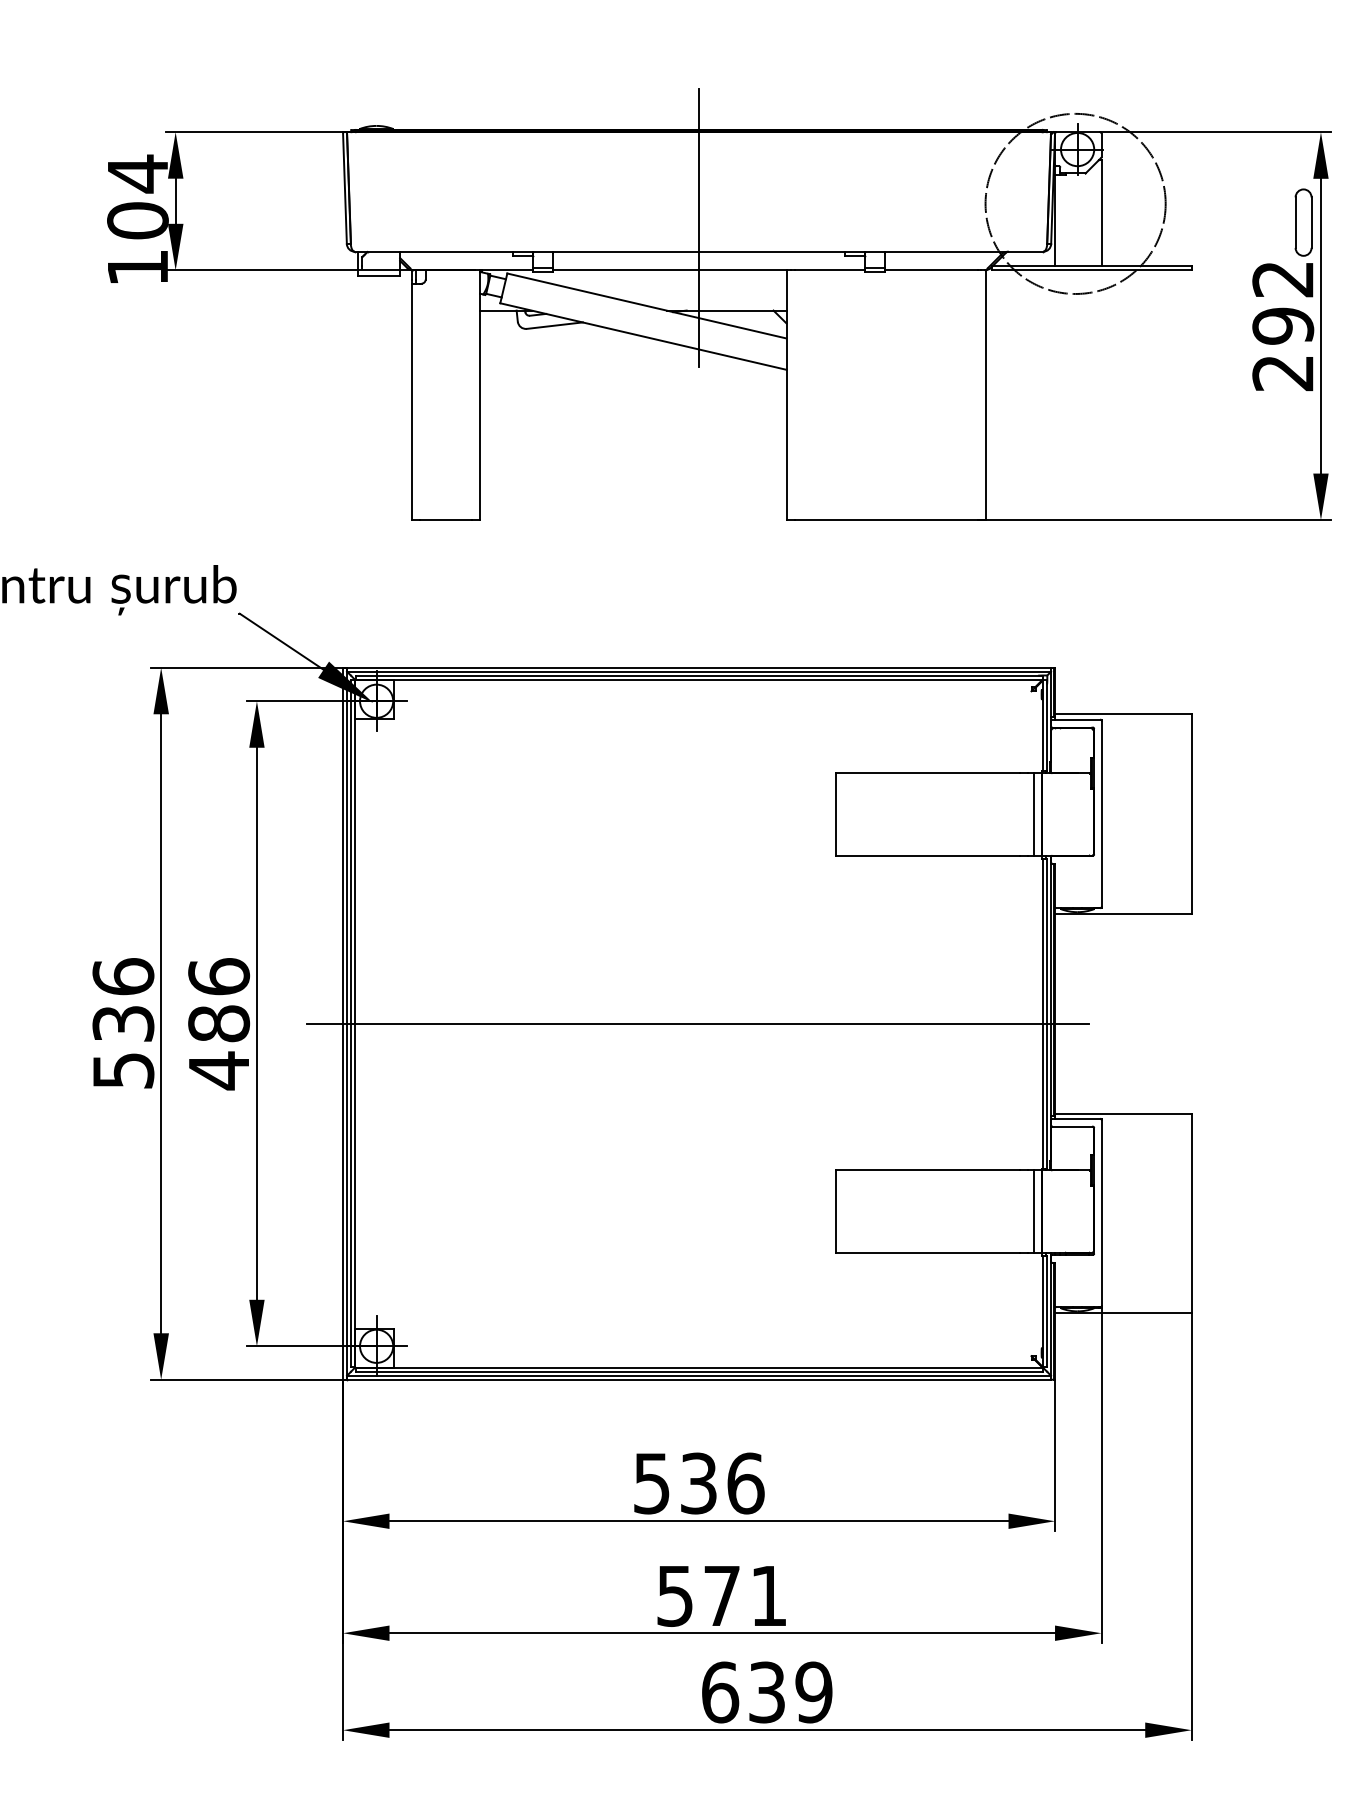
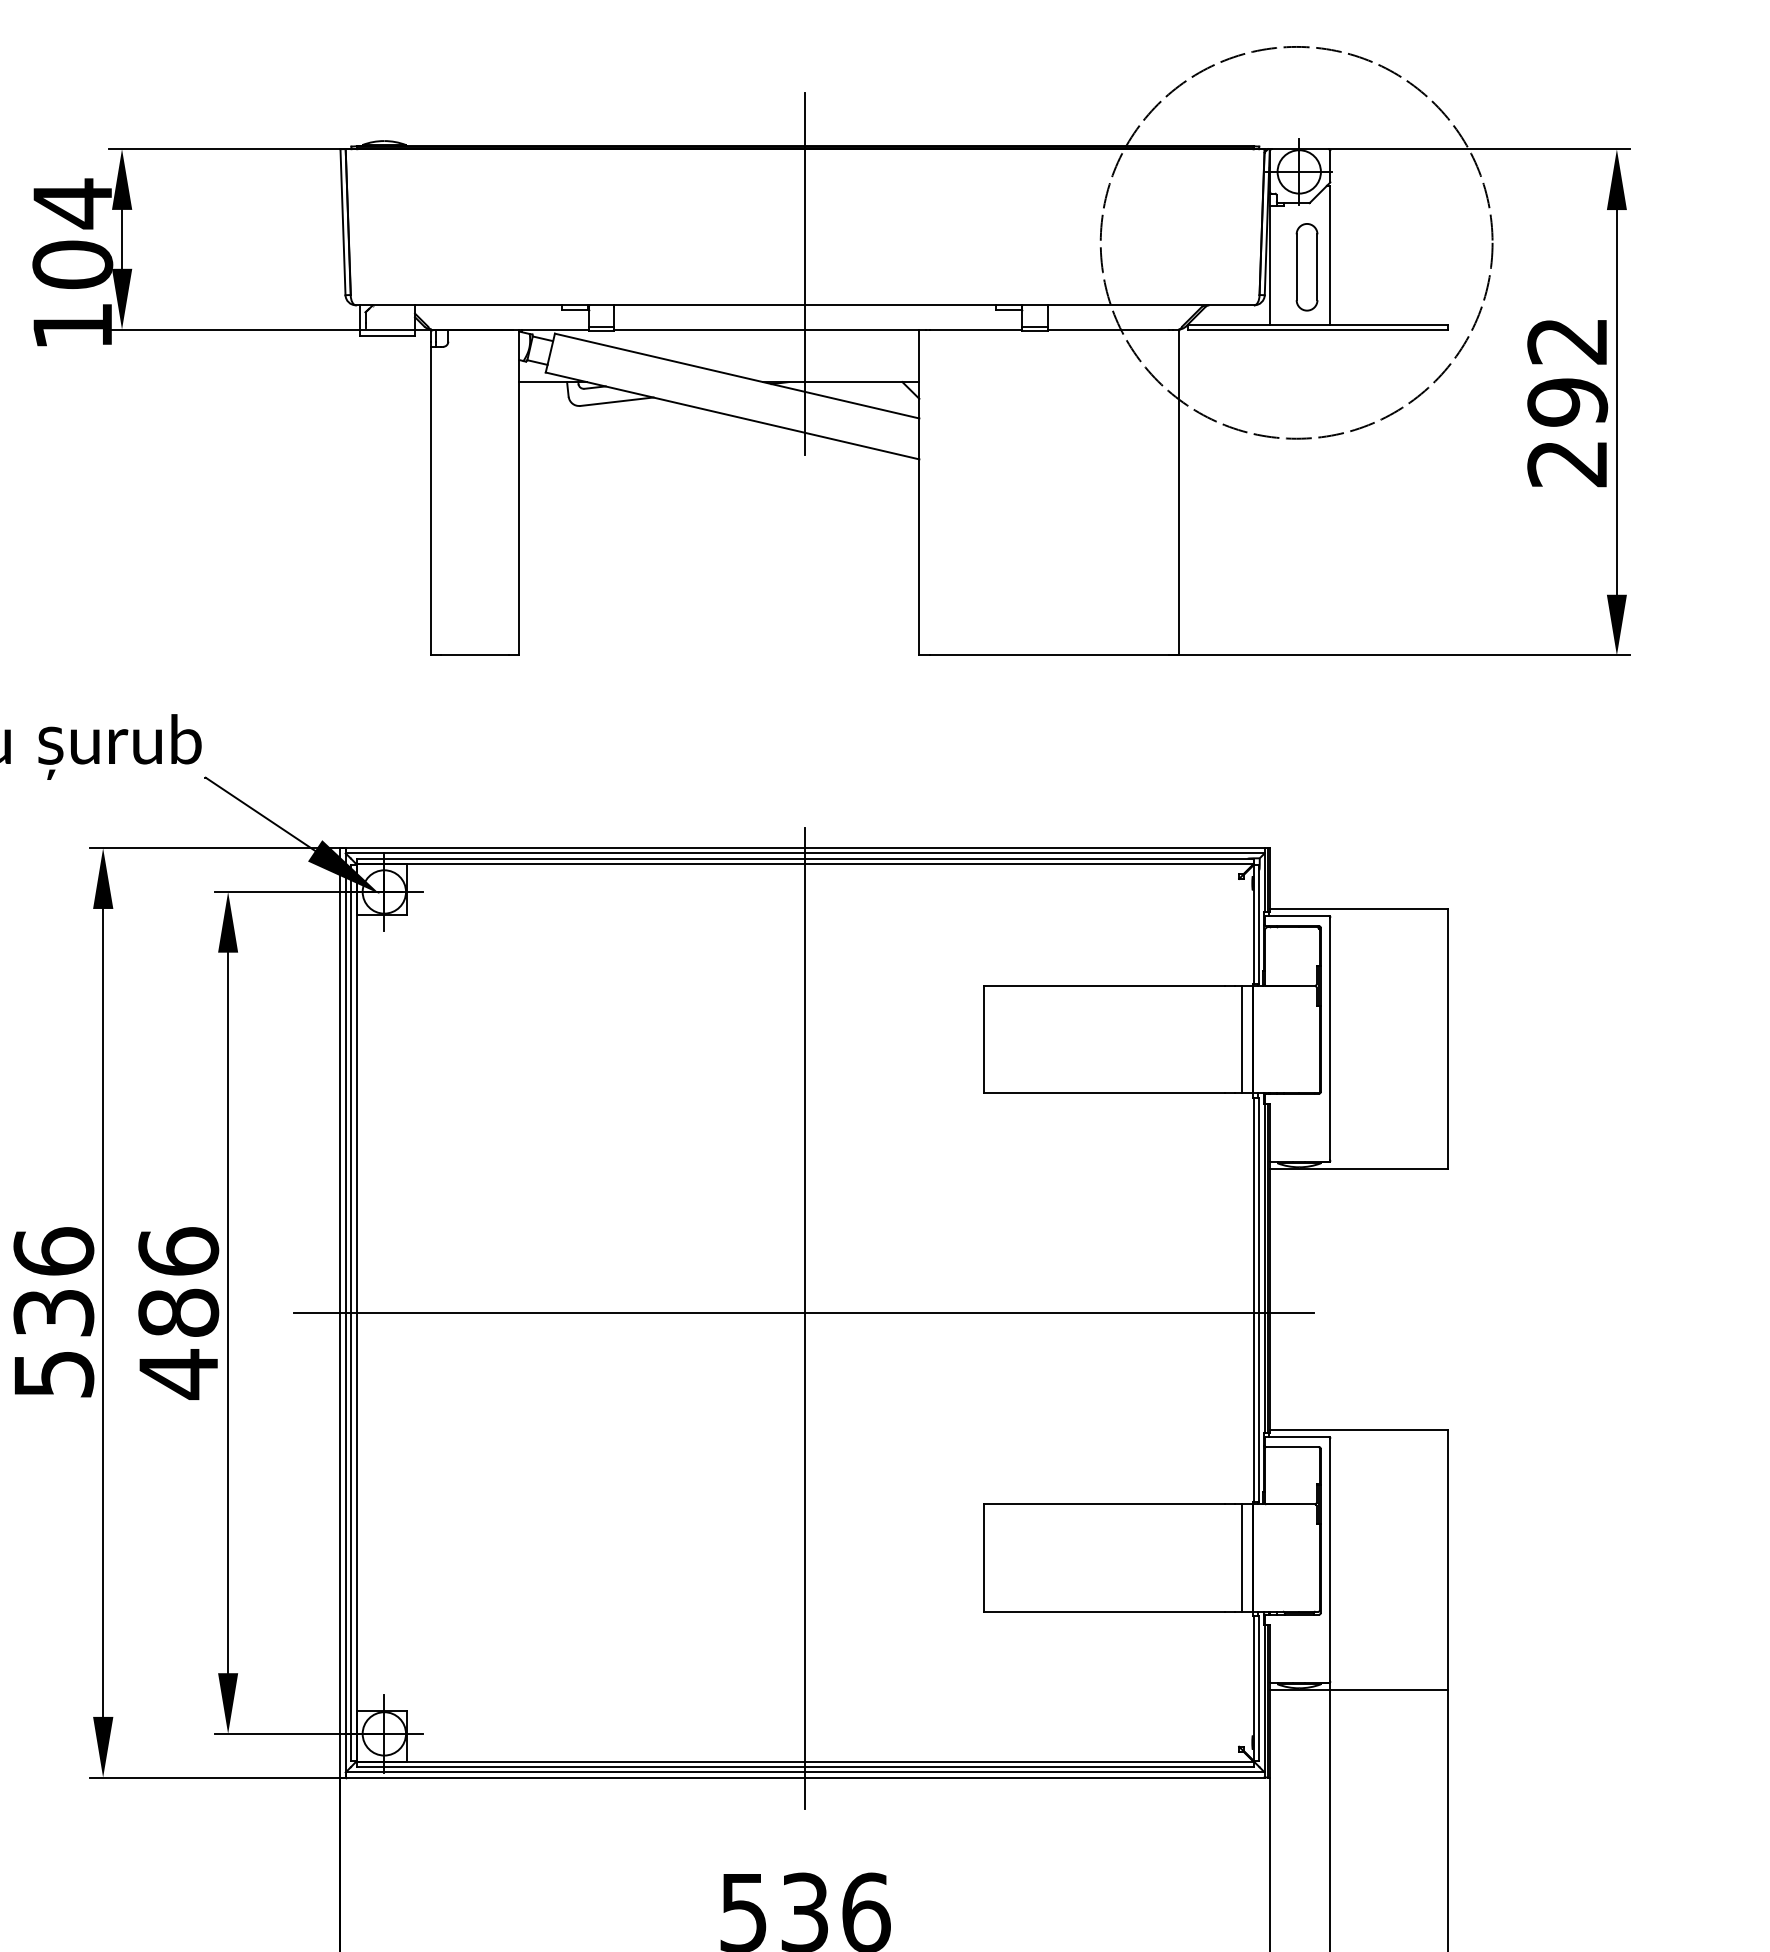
circle: (1075, 203) -> (1296, 242), size x1.67
part: (1303, 222) -> (1306, 267), moved
line: (699, 1027) -> (805, 1317), added

